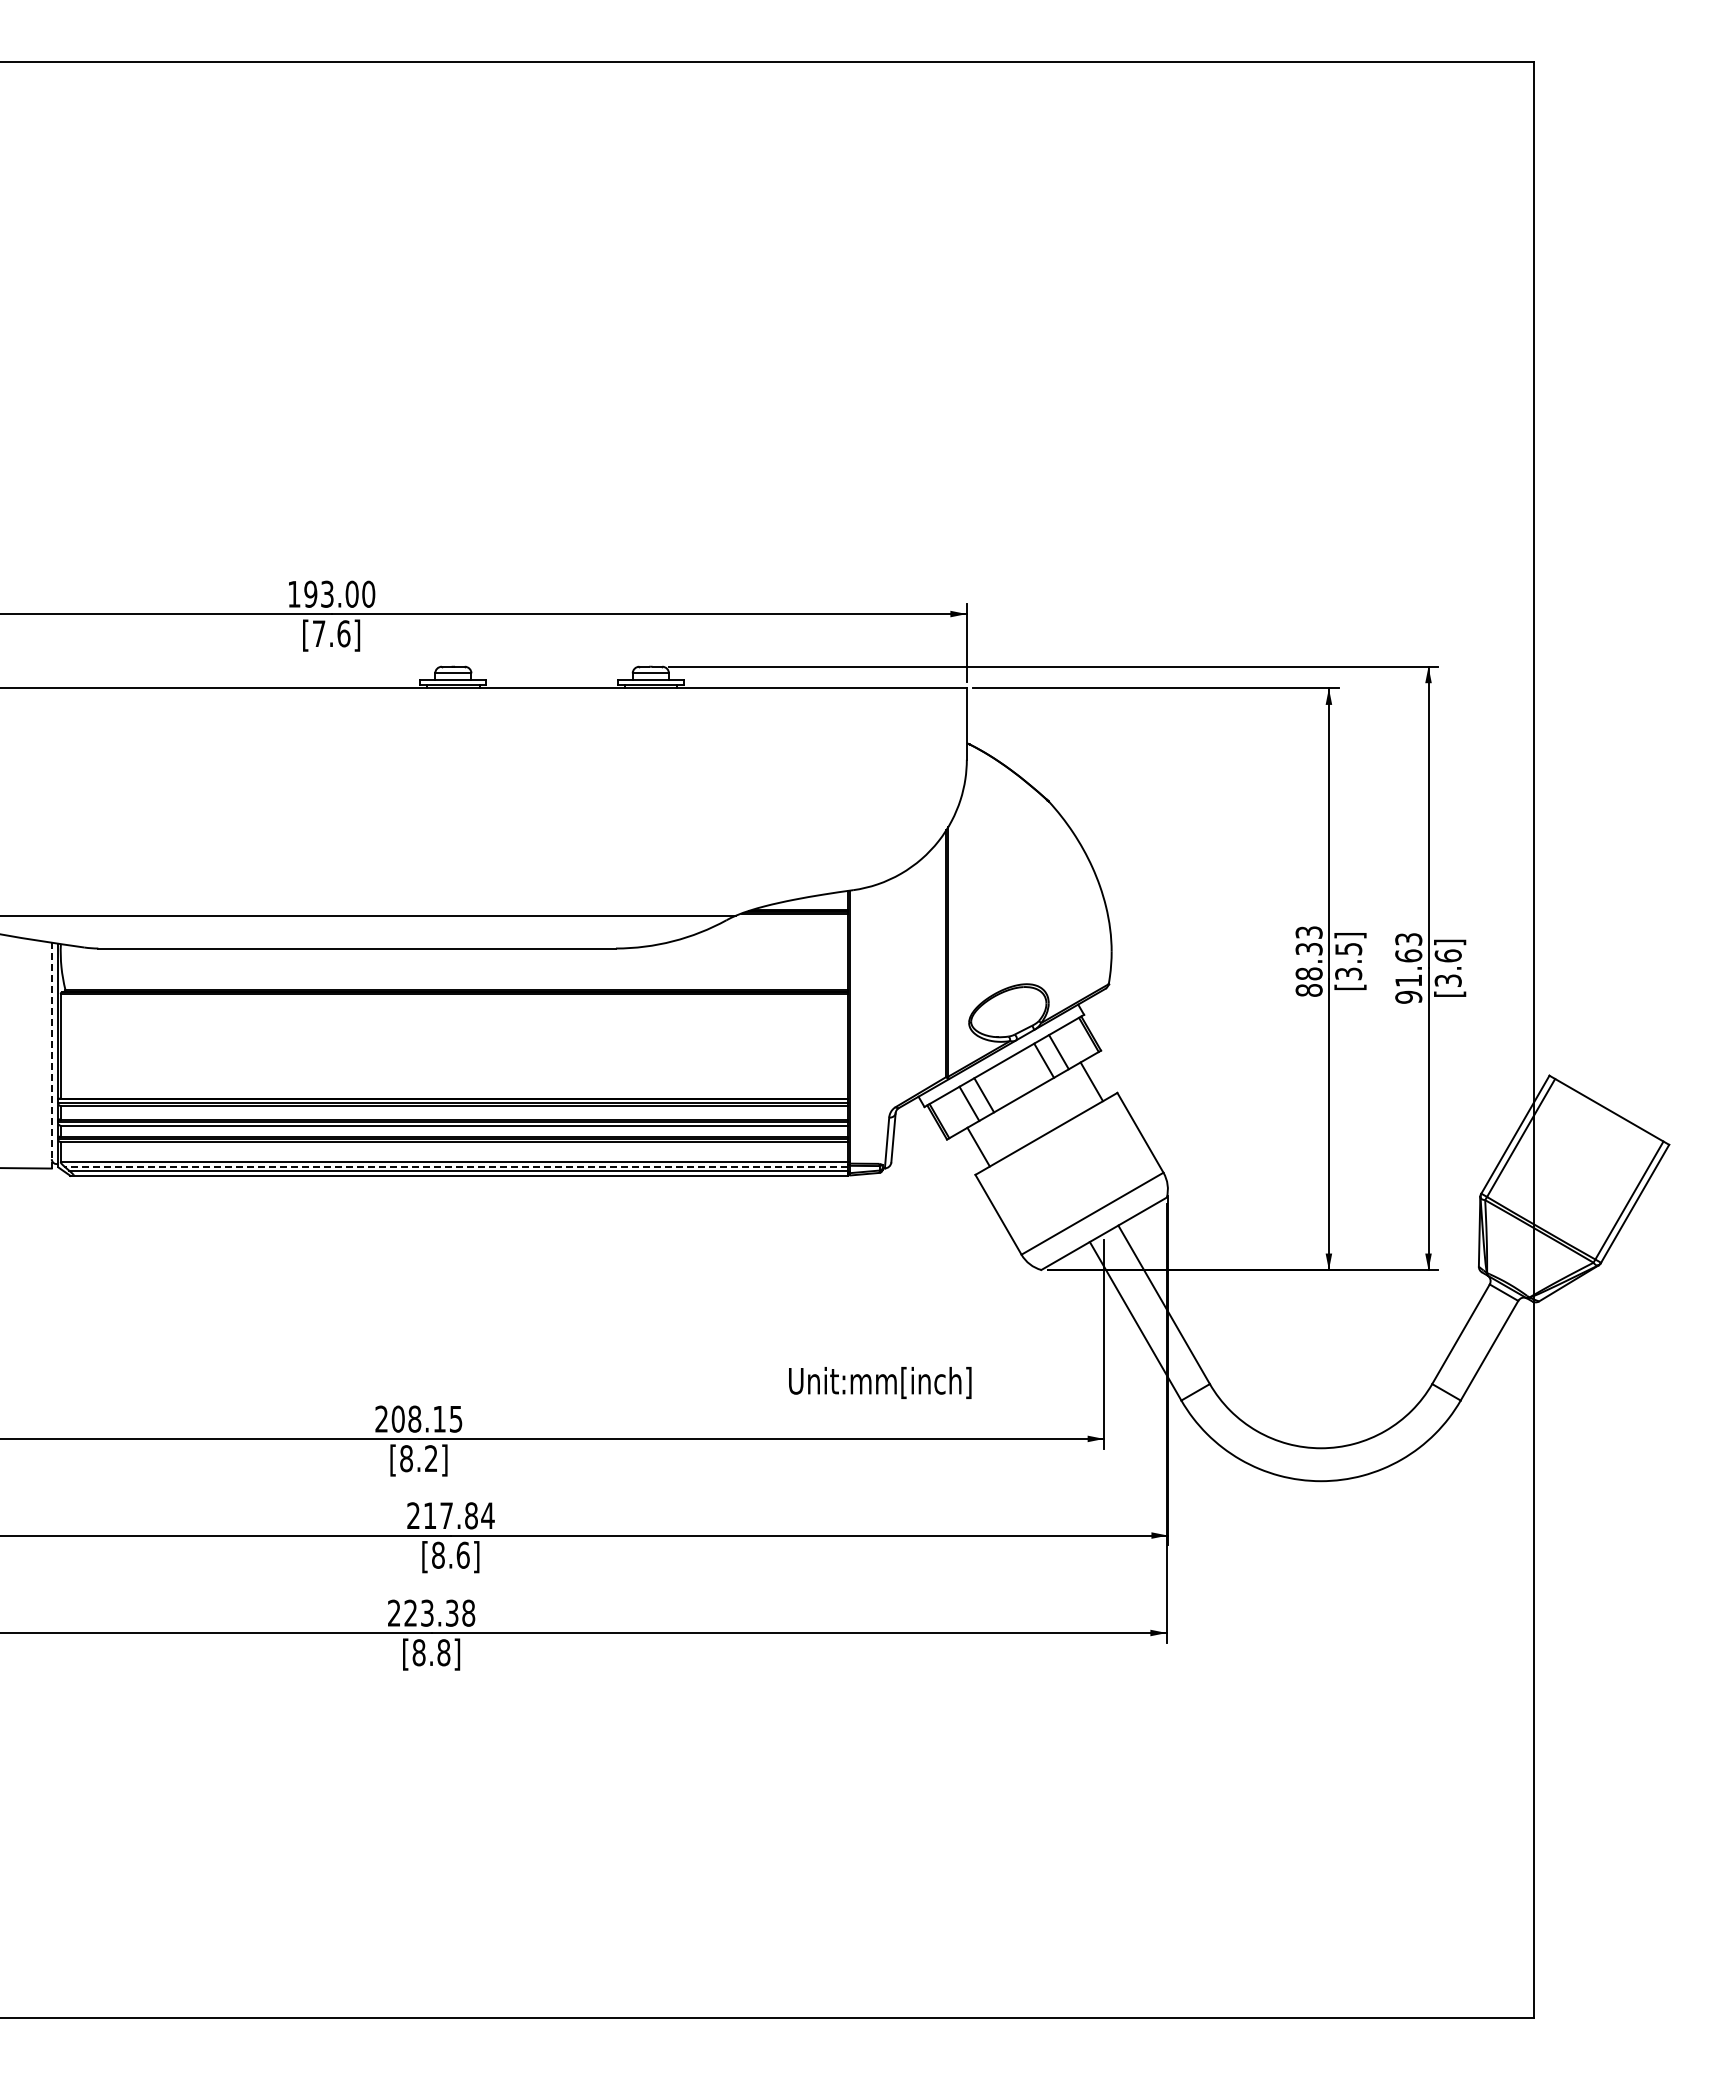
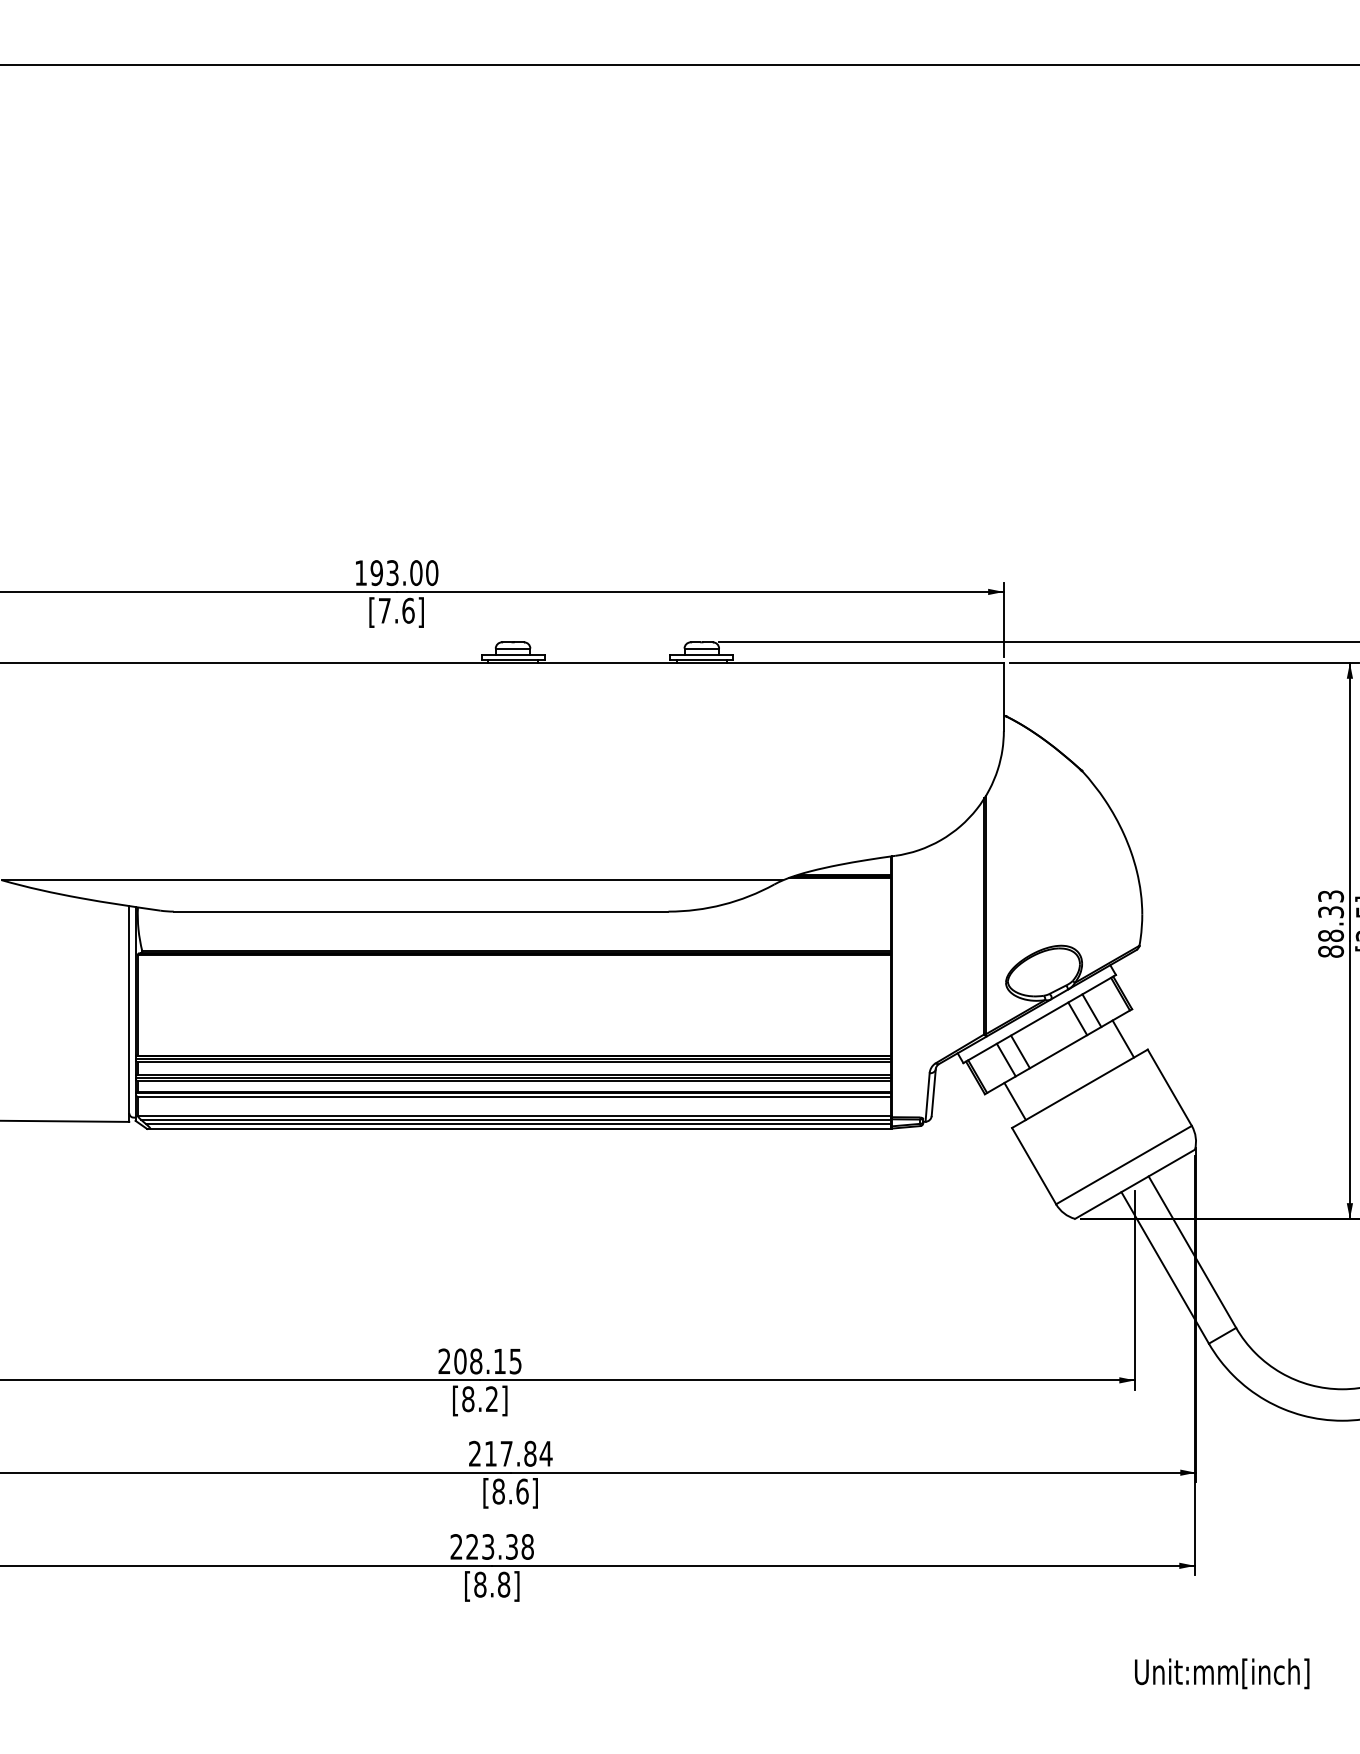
line: (51, 1055) -> (128, 1013), dashed -> solid
line: (456, 1166) -> (516, 1119), dashed -> solid
text: (880, 1382) -> (1222, 1673), moved

